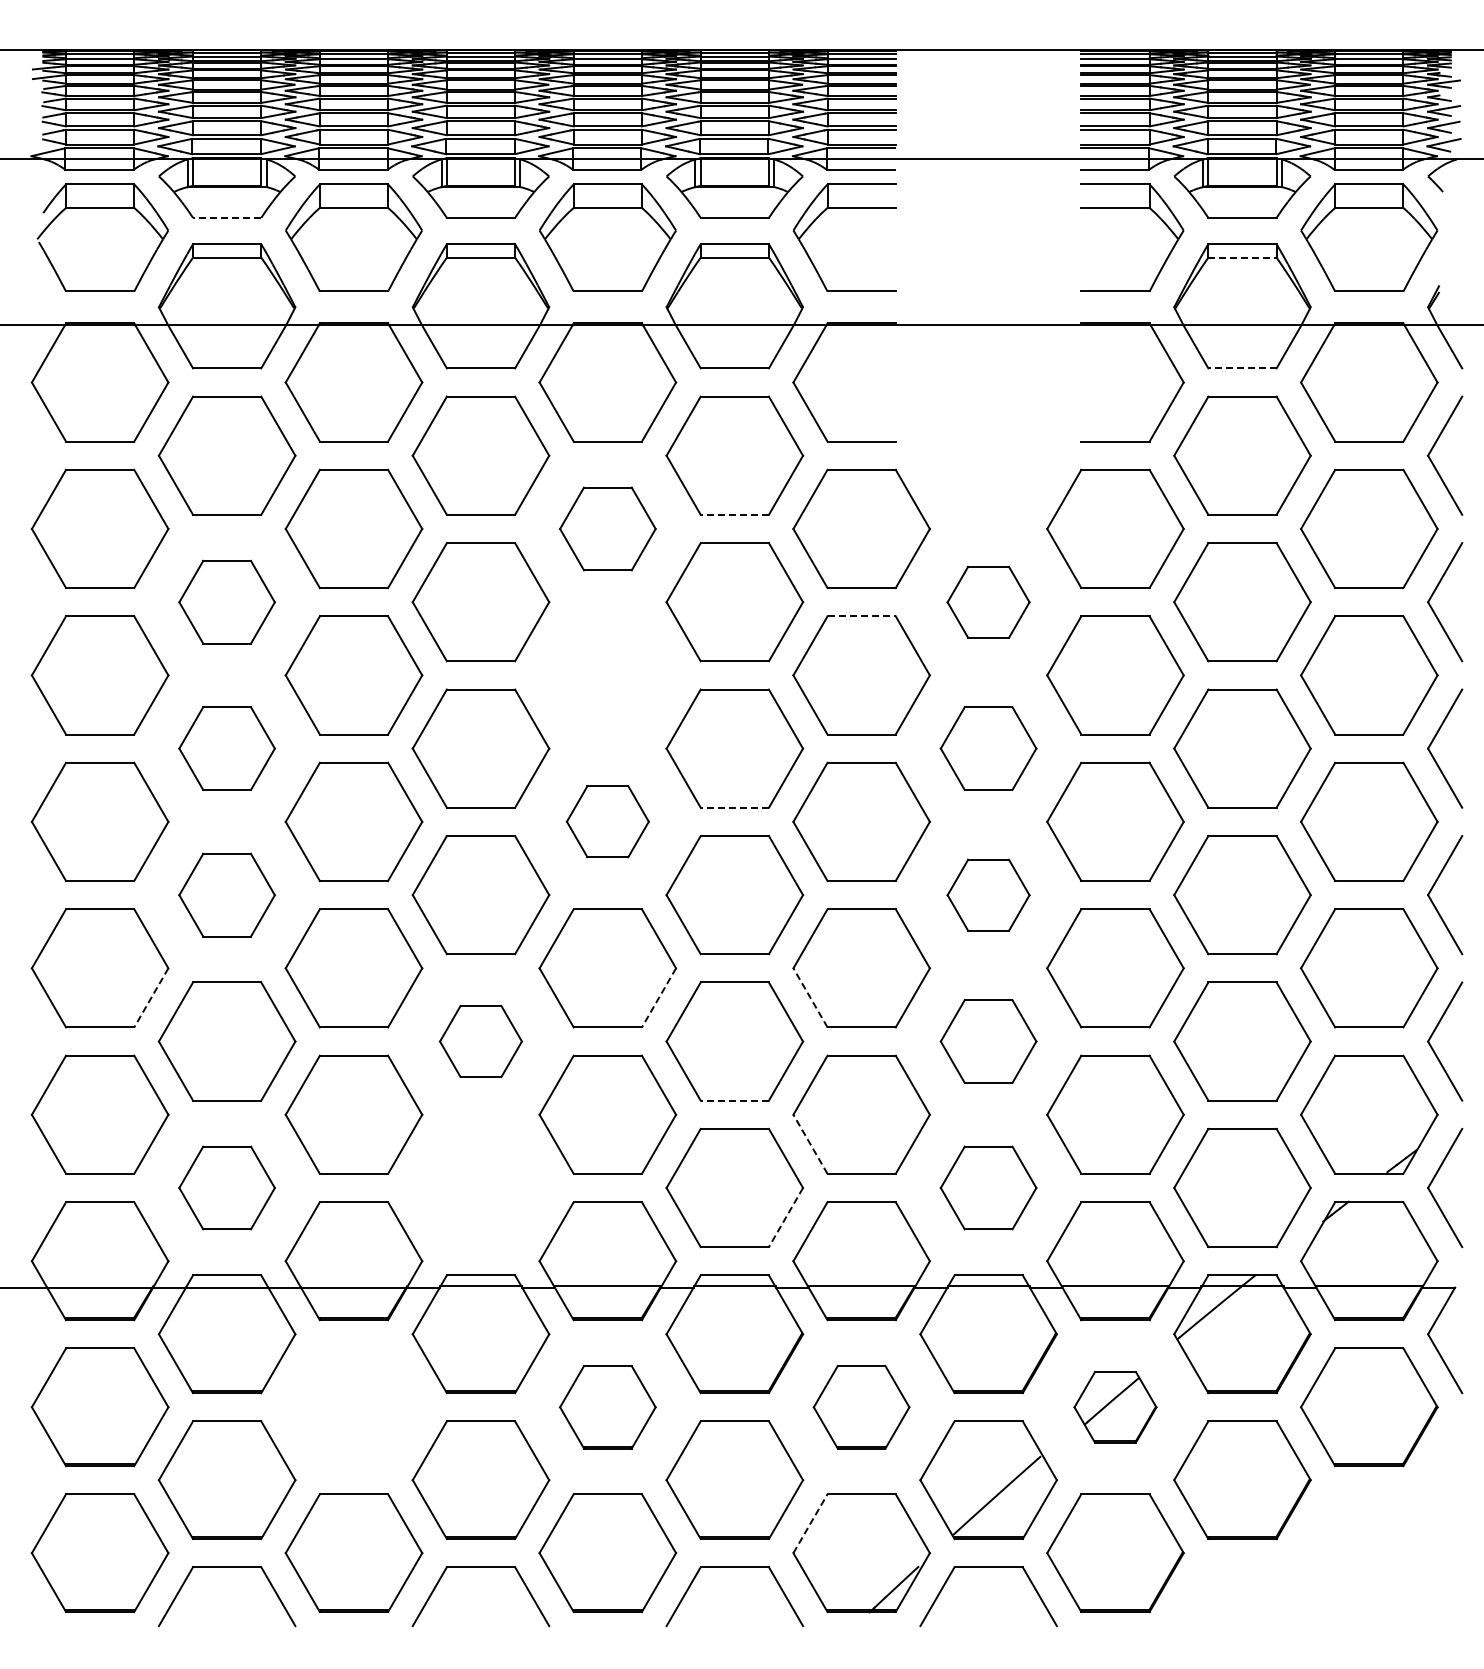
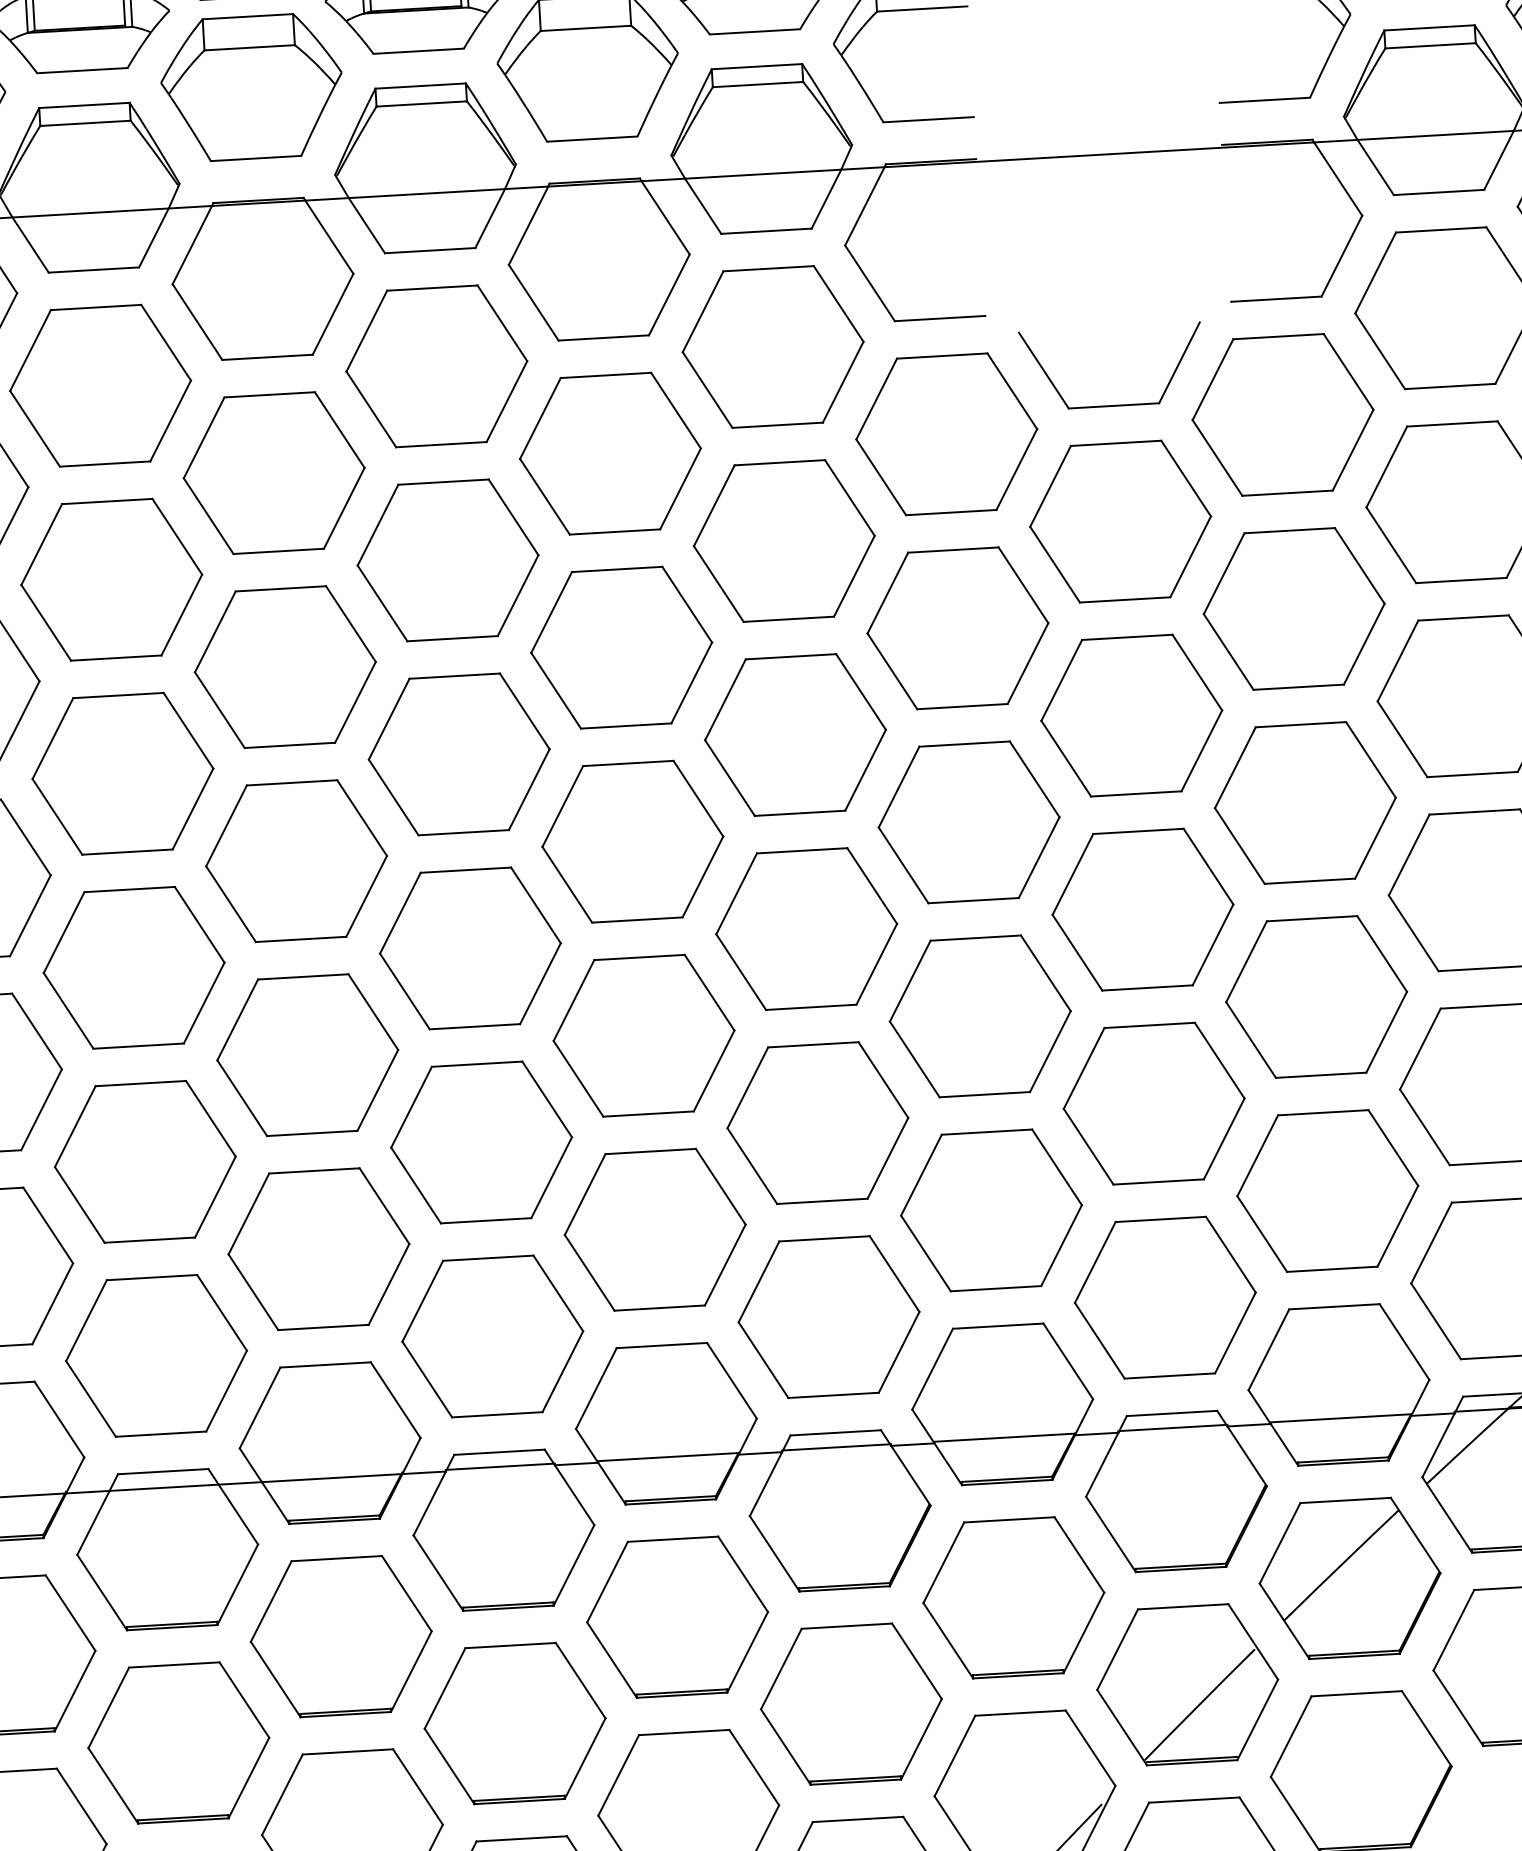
line: (226, 217) -> (81, 70), dashed -> solid
line: (1242, 257) -> (1430, 45), dashed -> solid
line: (1241, 368) -> (1437, 192), dashed -> solid
line: (734, 514) -> (777, 424), dashed -> solid
part: (988, 514) -> (1113, 405), added
part: (607, 528) -> (610, 453), size x1.43
part: (226, 602) -> (110, 580), size x1.43
part: (988, 602) -> (1120, 522), size x1.67
line: (862, 616) -> (954, 550), dashed -> solid
part: (607, 675) -> (621, 647), added
part: (226, 748) -> (122, 773), size x1.43
part: (988, 748) -> (1131, 715), size x1.43
line: (734, 807) -> (799, 813), dashed -> solid
part: (607, 821) -> (632, 841), size x1.67
part: (226, 895) -> (133, 968), size x1.43
part: (988, 895) -> (1142, 910), size x1.67
line: (810, 997) -> (914, 1058), dashed -> solid
line: (151, 998) -> (41, 1110), dashed -> solid
line: (658, 998) -> (713, 1071), dashed -> solid
part: (480, 1041) -> (480, 1142), size x1.67
part: (988, 1041) -> (1153, 1103), size x1.43
line: (734, 1100) -> (821, 1201), dashed -> solid
line: (810, 1143) -> (925, 1252), dashed -> solid
part: (226, 1187) -> (155, 1355), size x1.43
part: (480, 1187) -> (492, 1335), added
part: (988, 1187) -> (1165, 1297), size x1.43
line: (785, 1217) -> (898, 1352), dashed -> solid
part: (353, 1407) -> (340, 1637), added
part: (607, 1407) -> (677, 1617), size x1.43
part: (861, 1407) -> (1013, 1598), size x1.43
part: (1115, 1407) -> (1350, 1578), size x1.67
line: (810, 1523) -> (954, 1755), dashed -> solid

